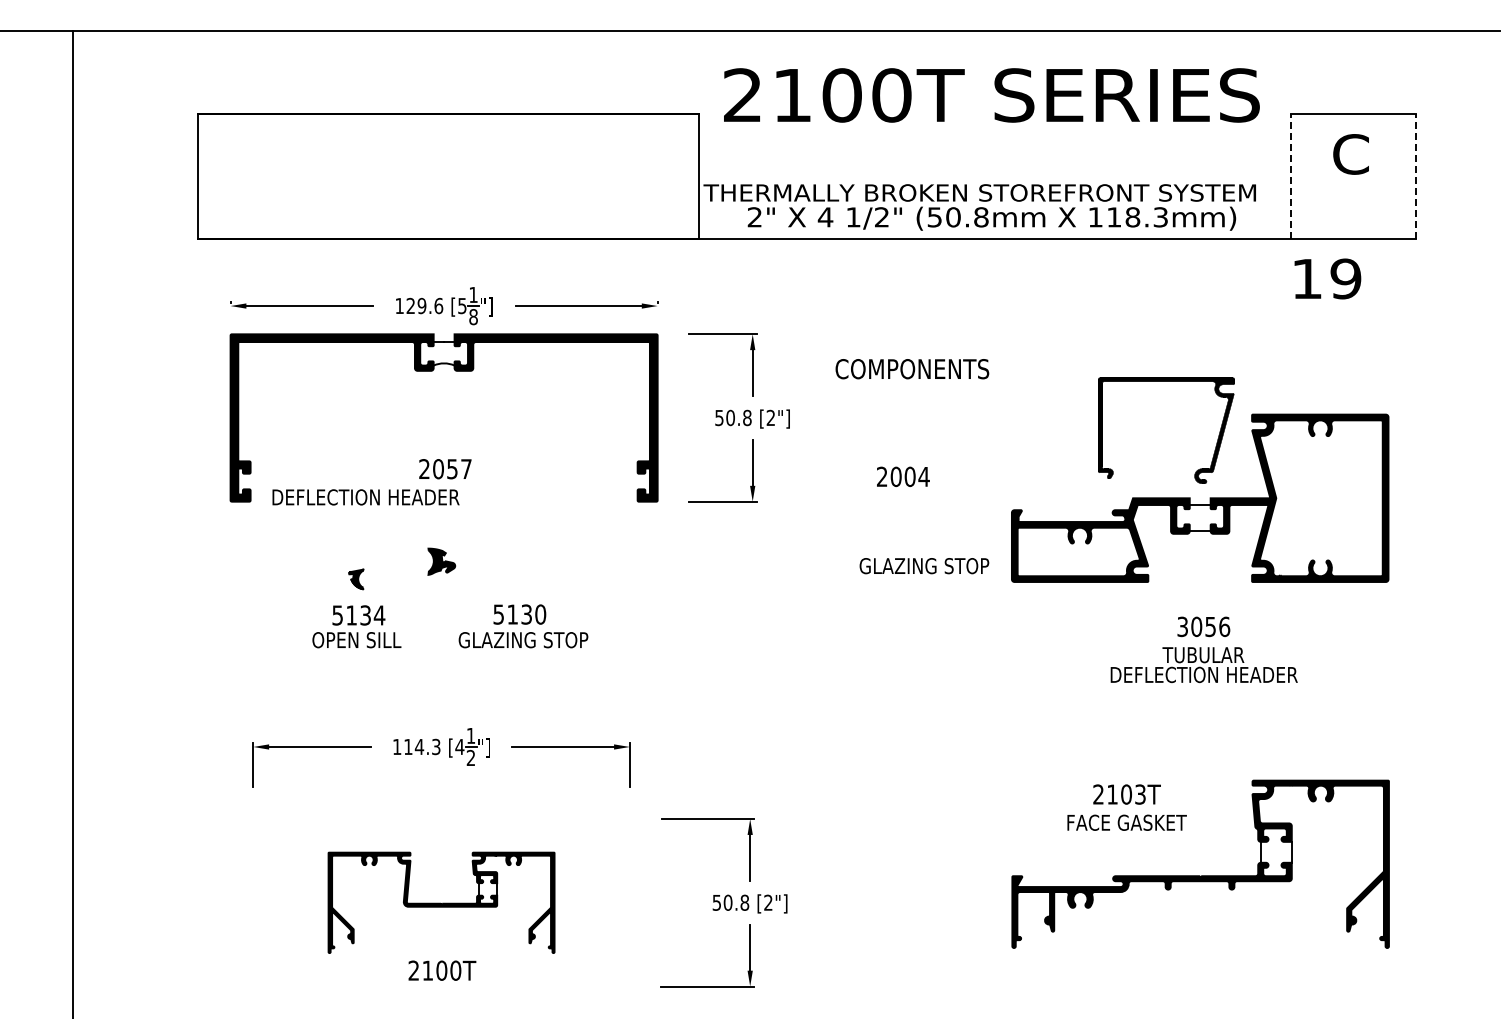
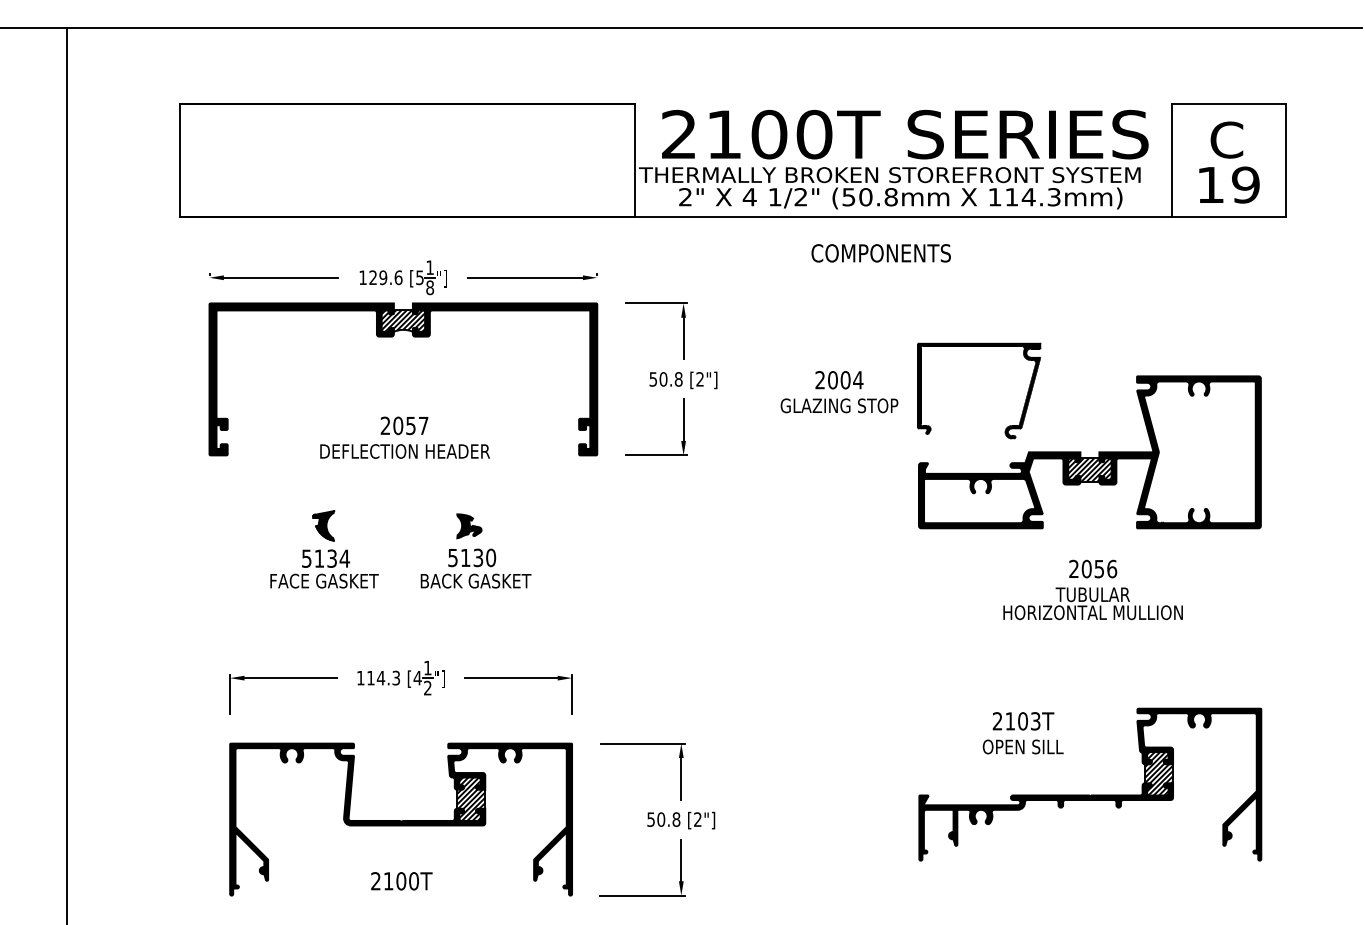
text: (991, 95) -> (904, 134), moved
line: (1290, 176) -> (1171, 160), dashed -> solid
line: (1416, 176) -> (1286, 160), dashed -> solid
text: (1132, 217) -> (1028, 197), 118.3mm) -> 114.3mm)
text: (1327, 278) -> (1229, 184), moved
hatch: (444, 353) -> (403, 320), added
text: (912, 369) -> (881, 253), moved
part: (1166, 381) -> (979, 346), moved
text: (903, 476) -> (839, 379), moved
text: (365, 497) -> (404, 451), moved
hatch: (1200, 518) -> (1090, 470), added
part: (441, 561) -> (469, 526), moved
text: (924, 566) -> (839, 406), moved
part: (356, 579) -> (323, 526), size x1.67
text: (1182, 627) -> (1073, 569), 3056 -> 2056
text: (357, 640) -> (324, 581), OPEN SILL -> FACE GASKET
text: (523, 640) -> (475, 581), GLAZING STOP -> BACK GASKET
text: (1203, 674) -> (1092, 612), DEFLECTION HEADER -> HORIZONTAL MULLION
text: (1126, 822) -> (1023, 746), FACE GASKET -> OPEN SILL
hatch: (1275, 852) -> (1158, 773), added
part: (441, 902) -> (401, 819), size x1.67

